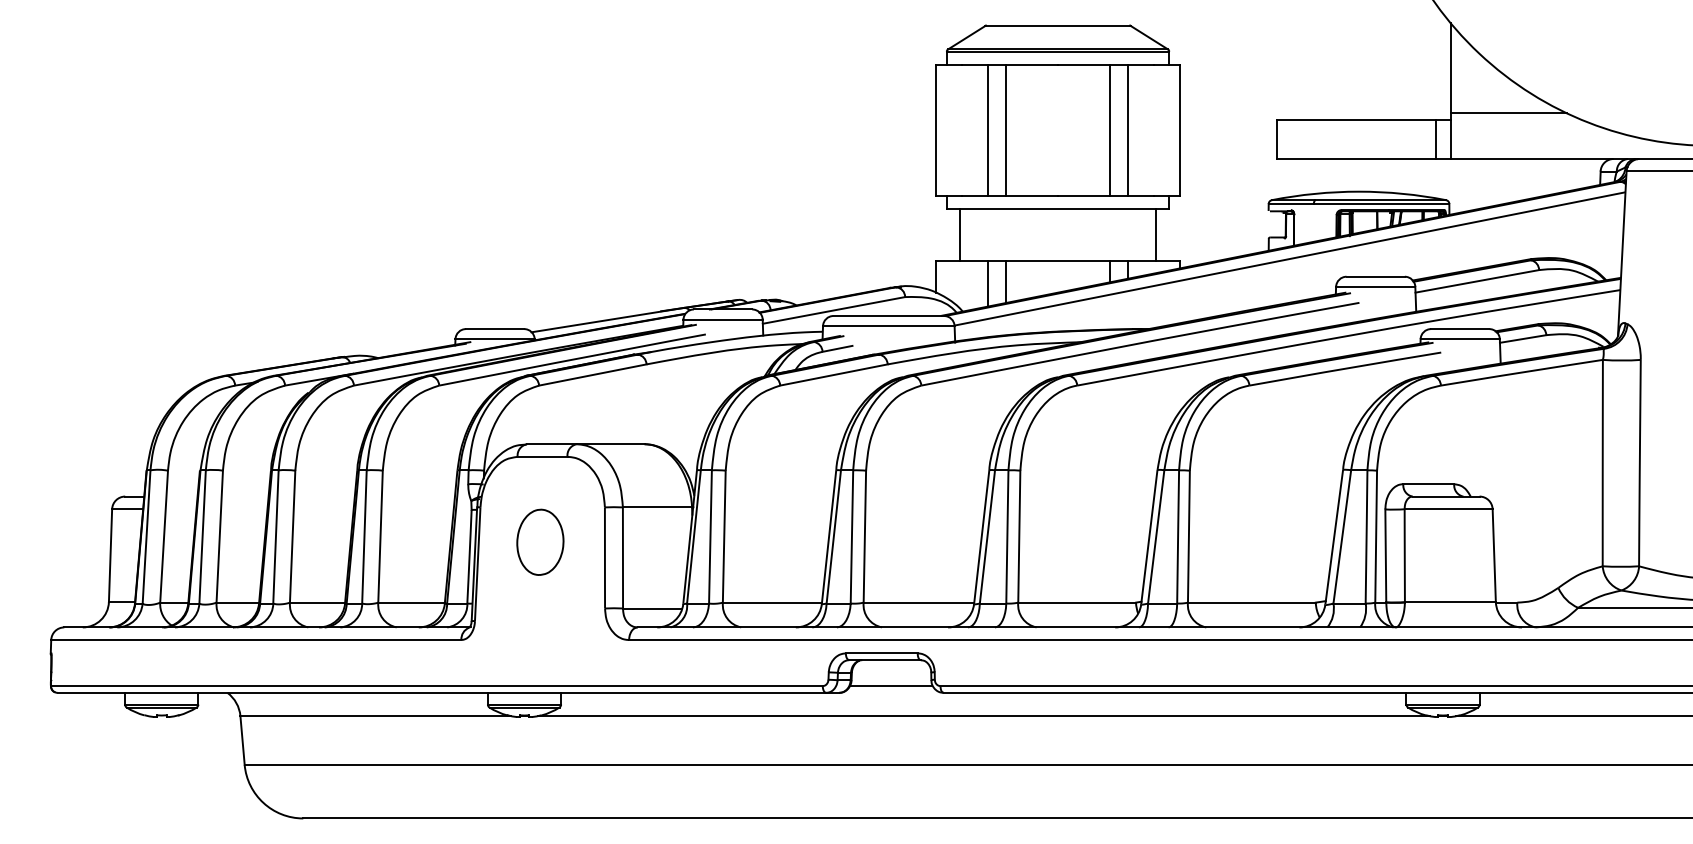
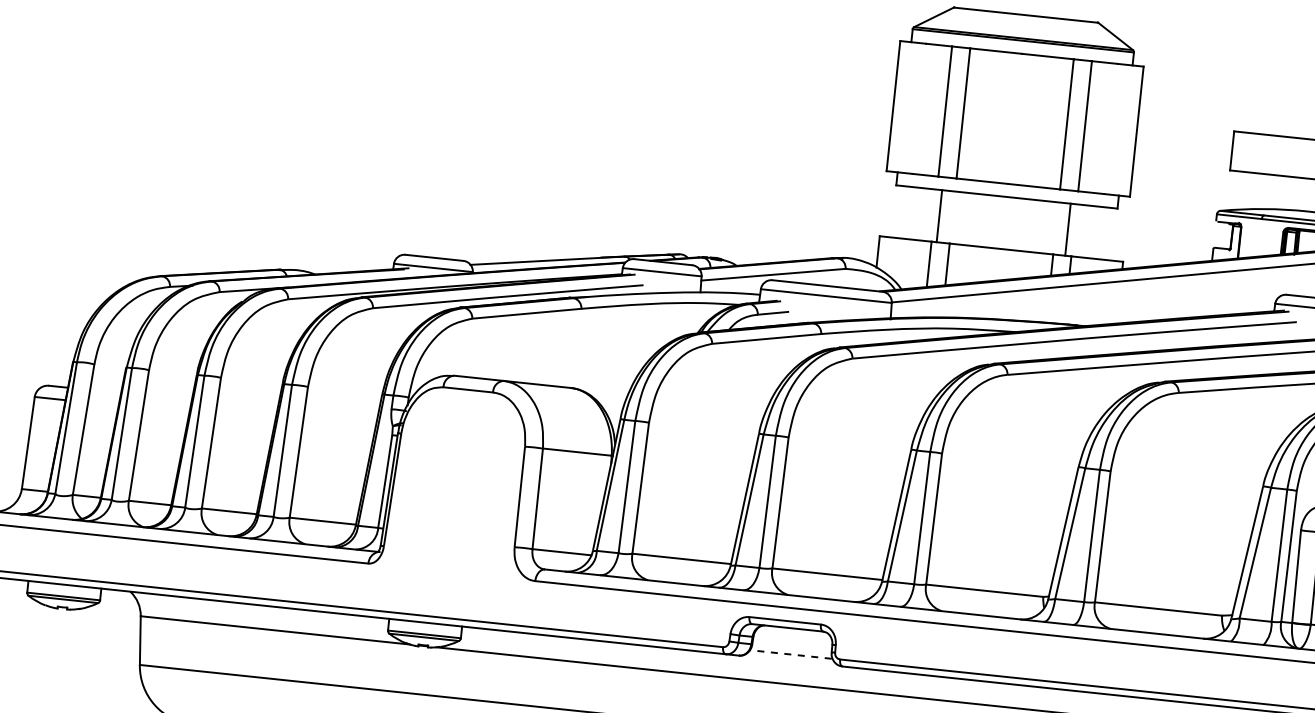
line: (959, 234) -> (939, 215), moved
line: (1156, 234) -> (1068, 229), moved
part: (540, 541) -> (457, 473), removed
line: (890, 686) -> (790, 654), solid -> dashed

